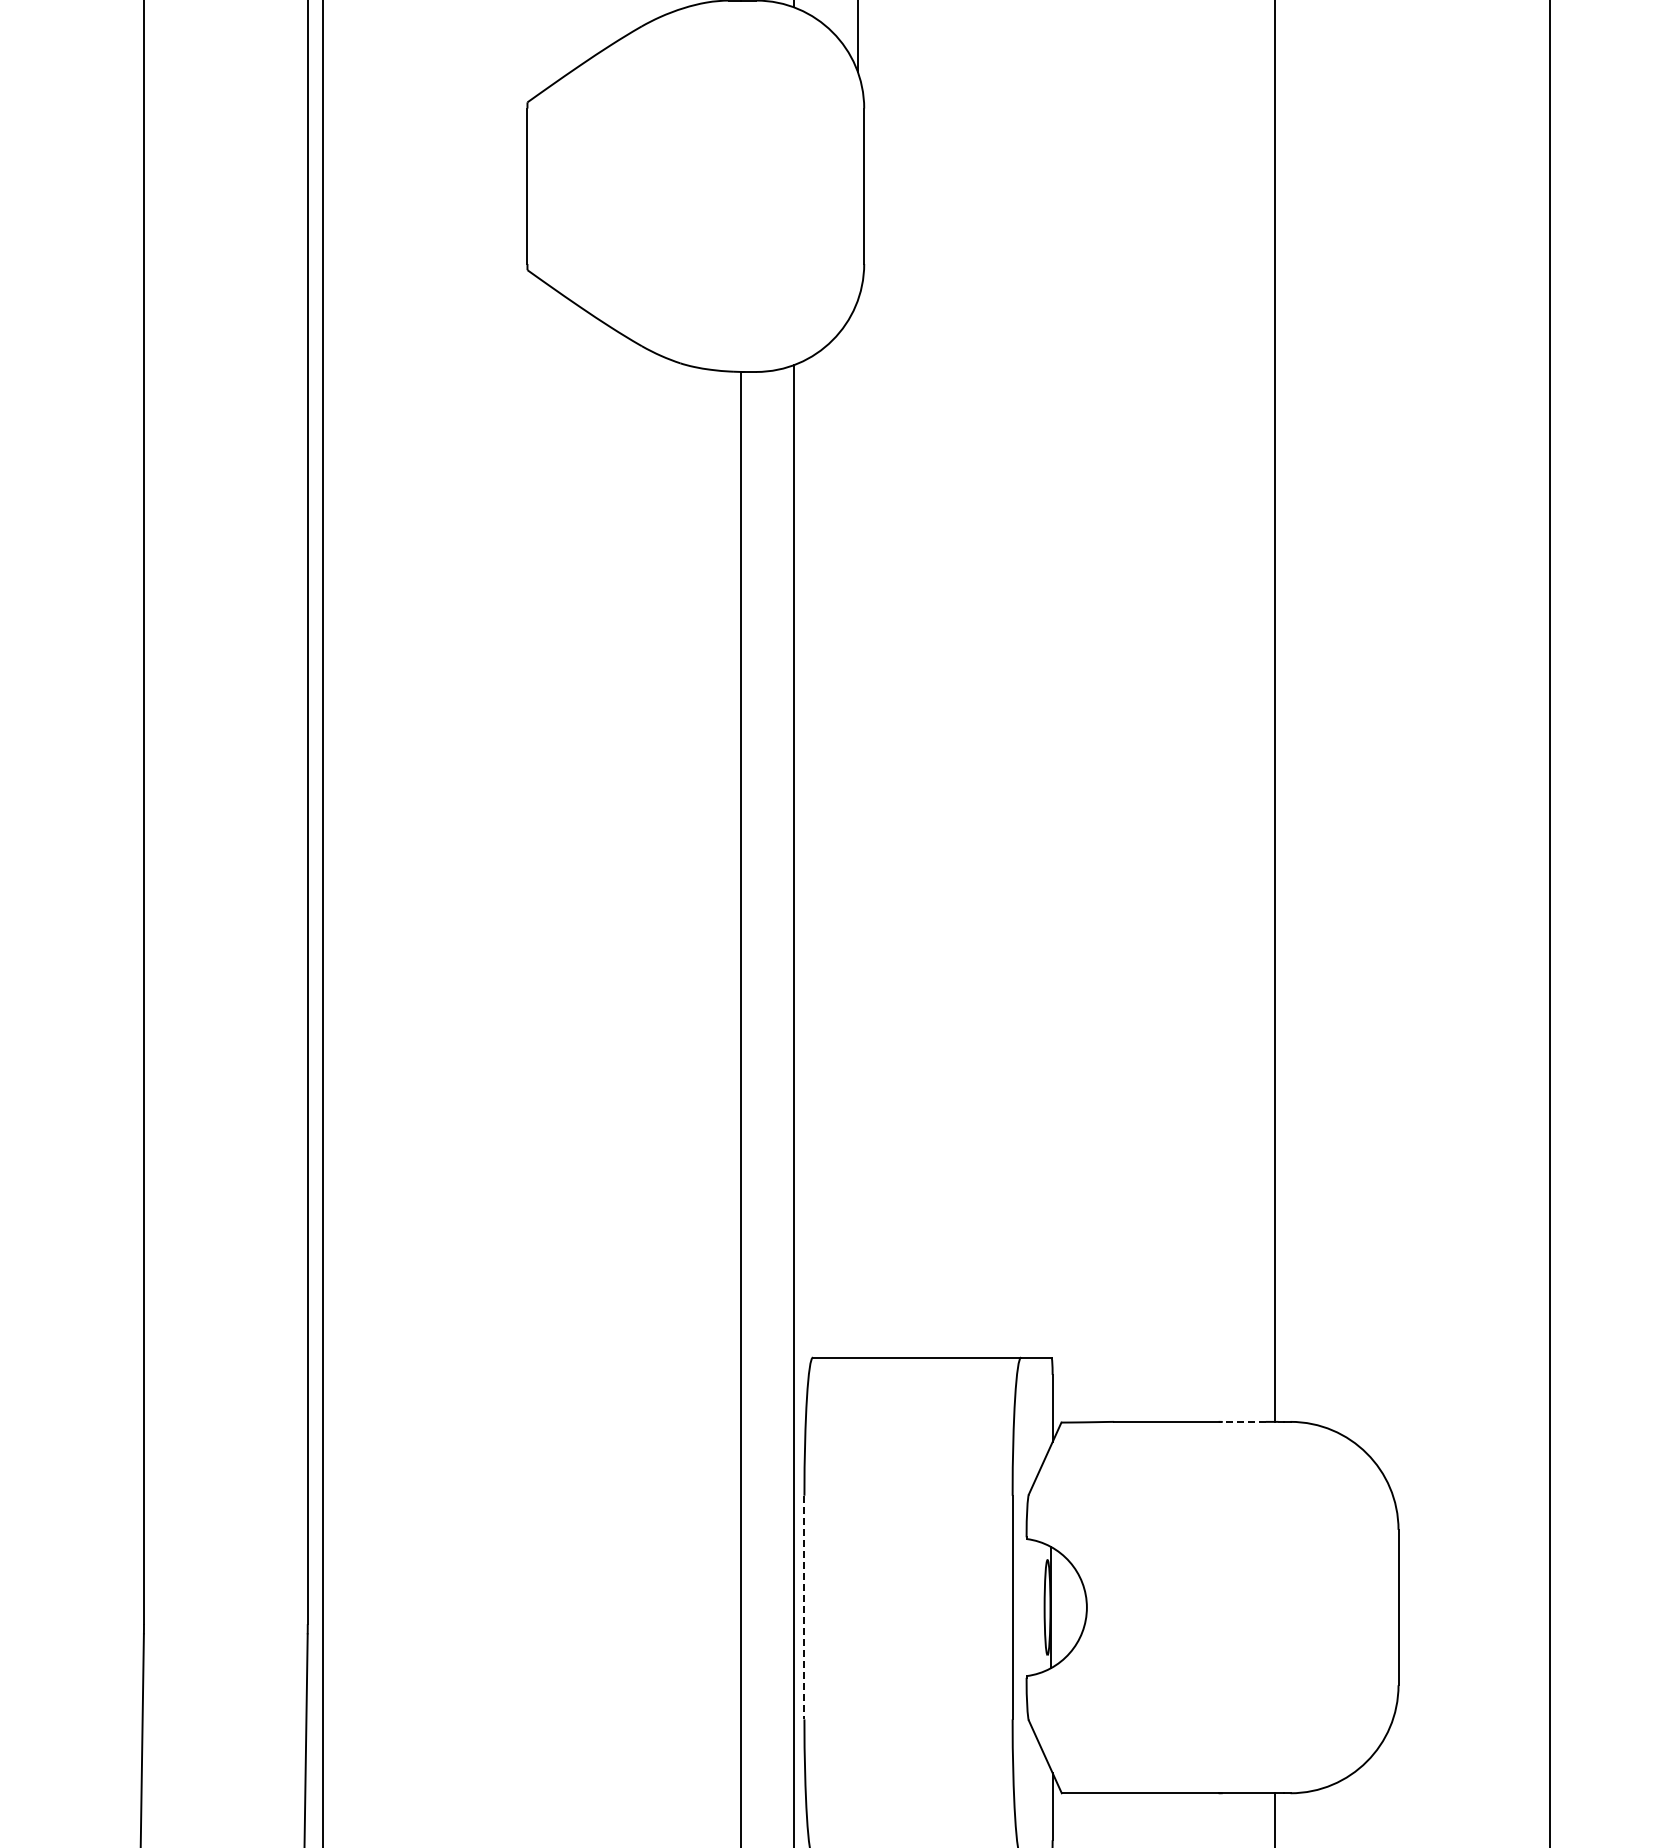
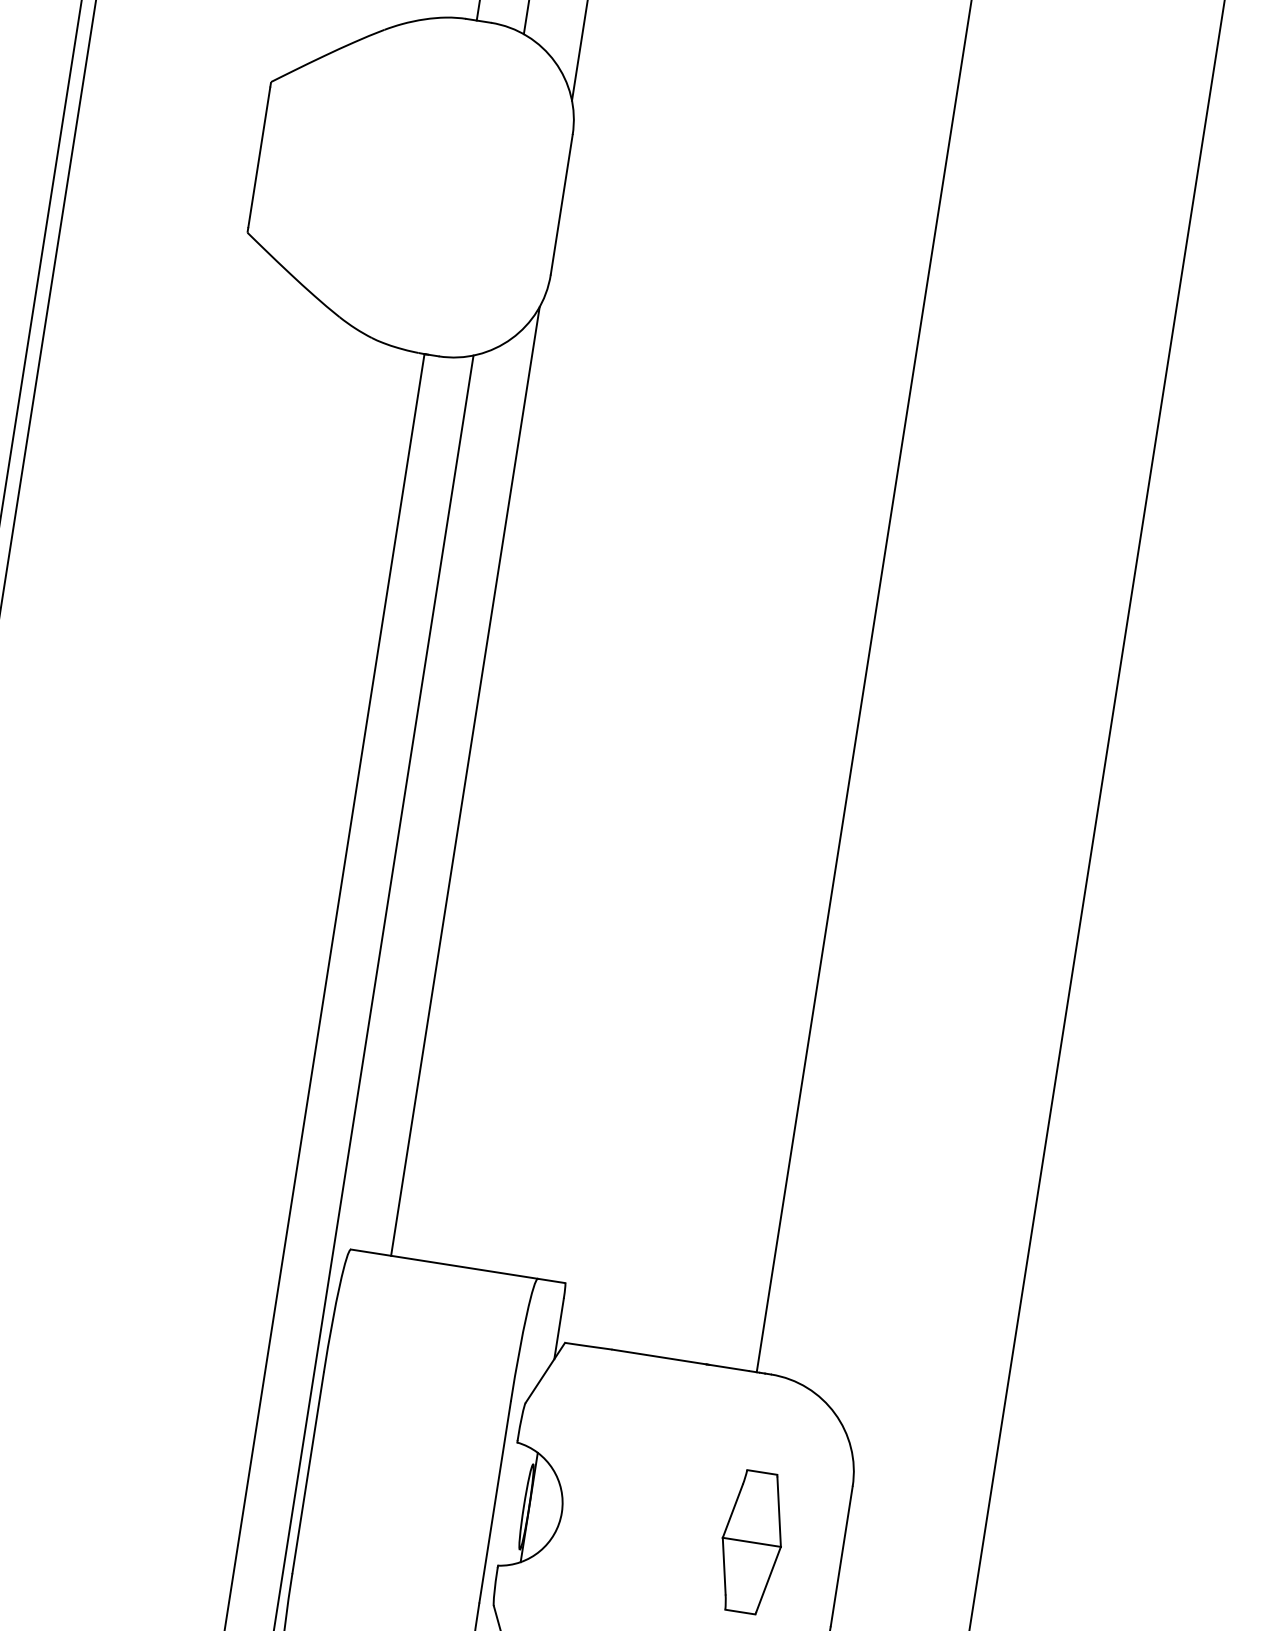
line: (857, 829) -> (465, 781), added
line: (1242, 1421) -> (727, 1367), dashed -> solid
line: (804, 1607) -> (308, 1472), dashed -> solid
part: (1298, 1607) -> (751, 1542), added

